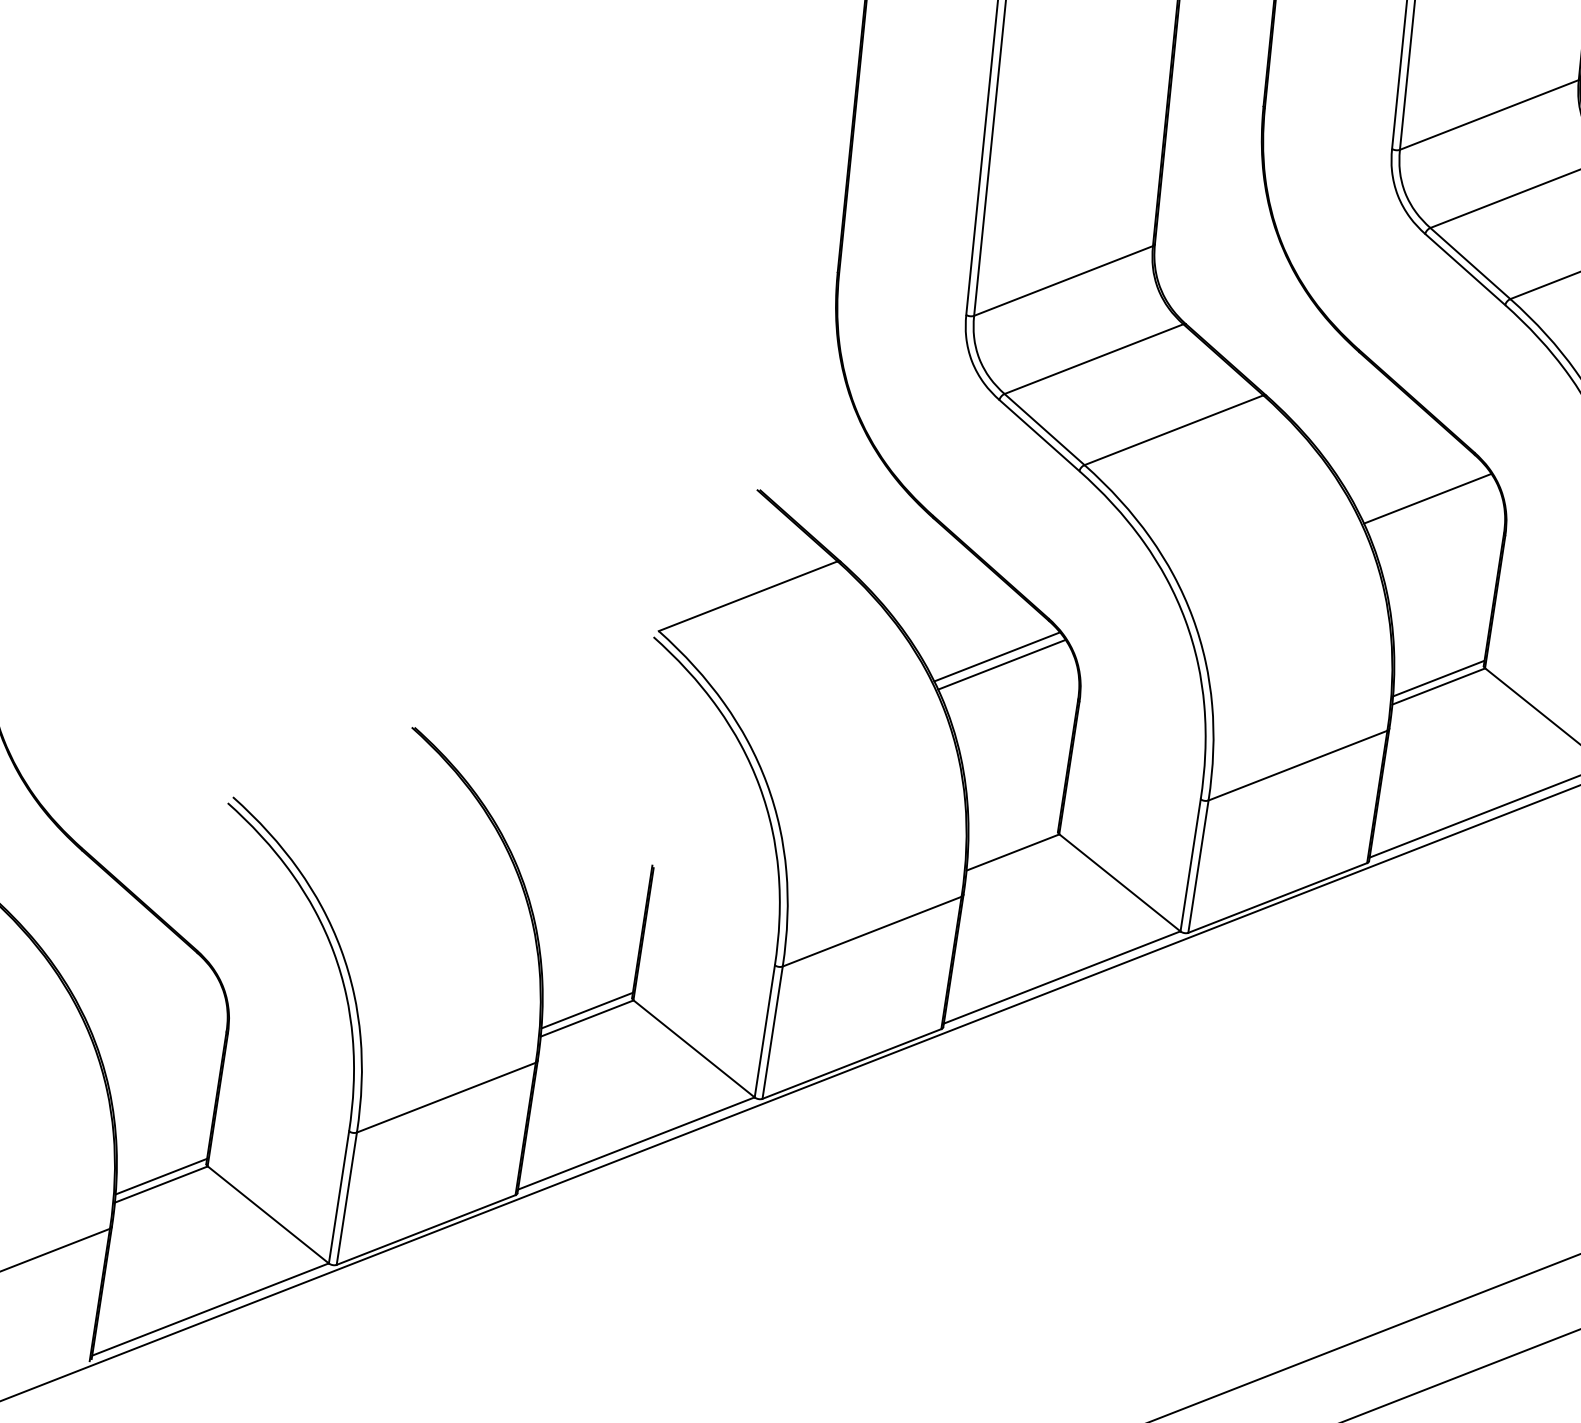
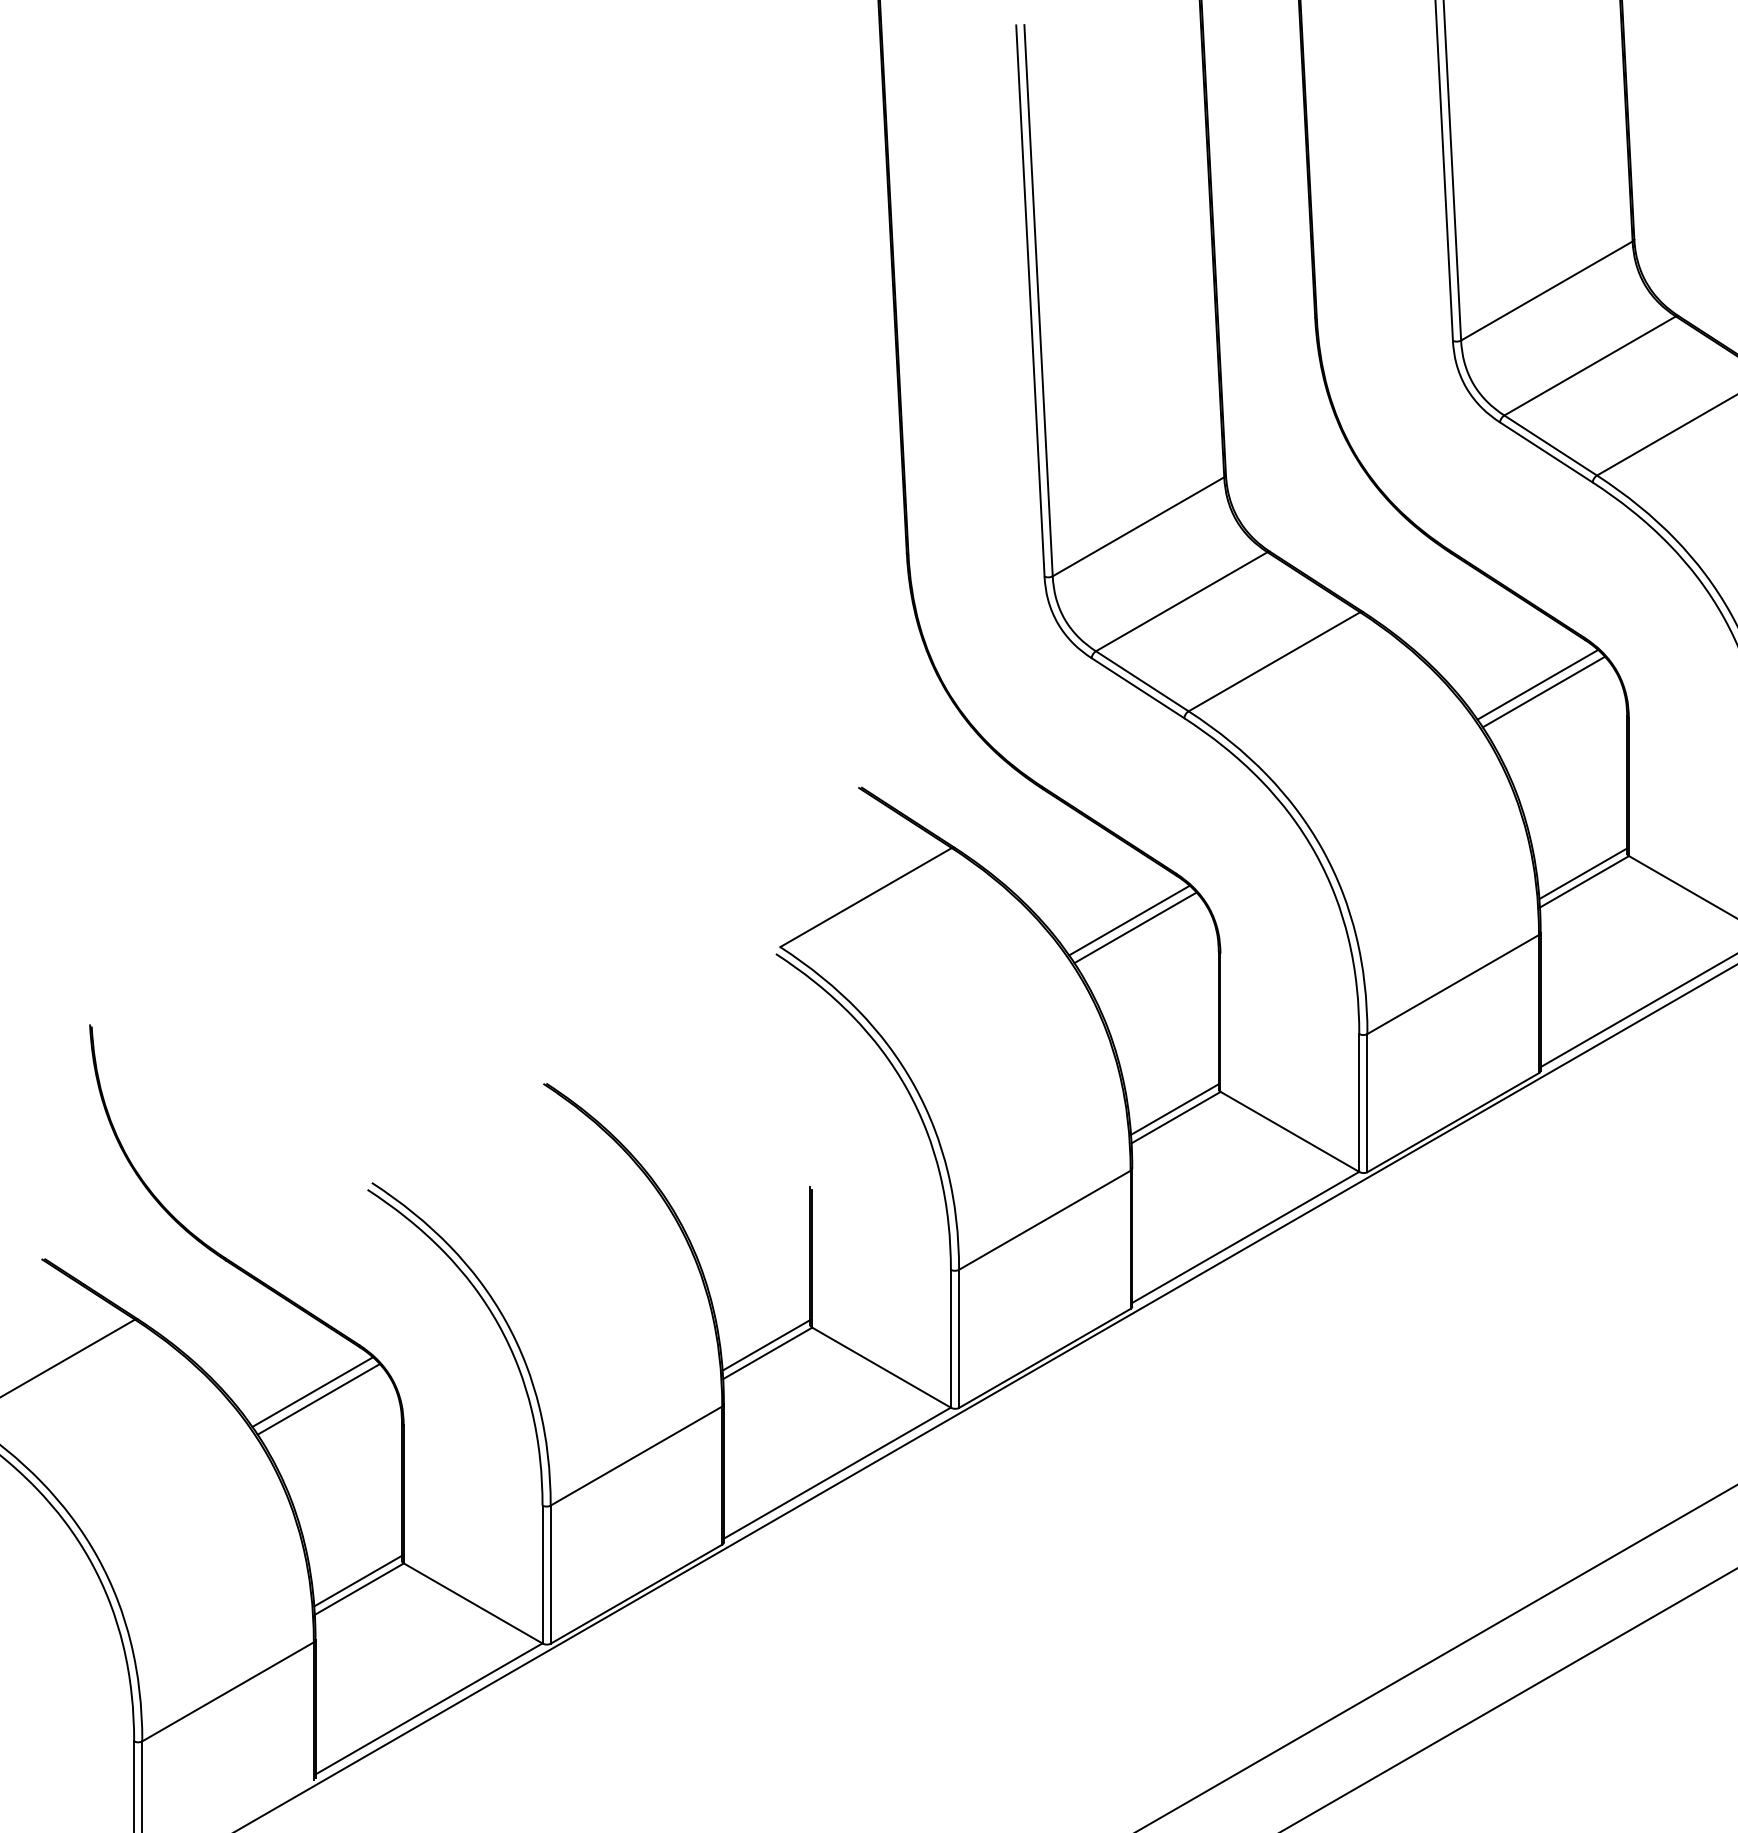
line: (1422, 490) -> (1537, 684), added
line: (1012, 844) -> (1174, 1109), added
line: (145, 988) -> (312, 1391), added
line: (150, 996) -> (318, 1399), added

